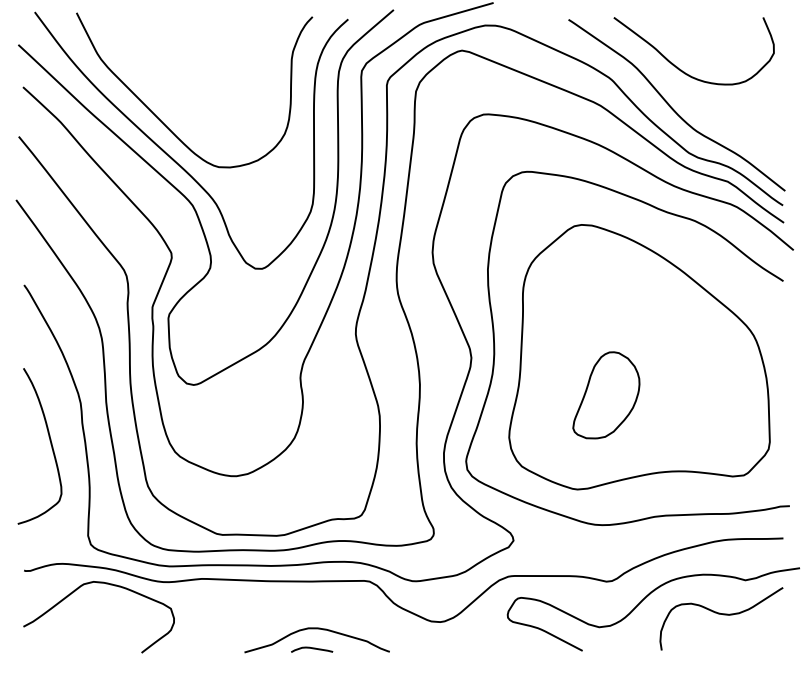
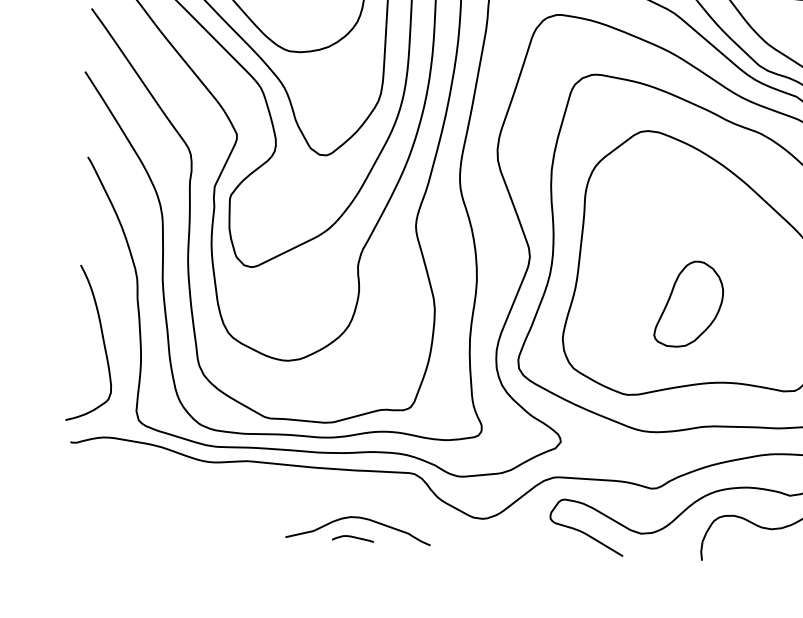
part: (606, 395) -> (689, 304), moved
curve: (50, 444) -> (102, 342), moved
curve: (106, 584) -> (151, 460), removed

